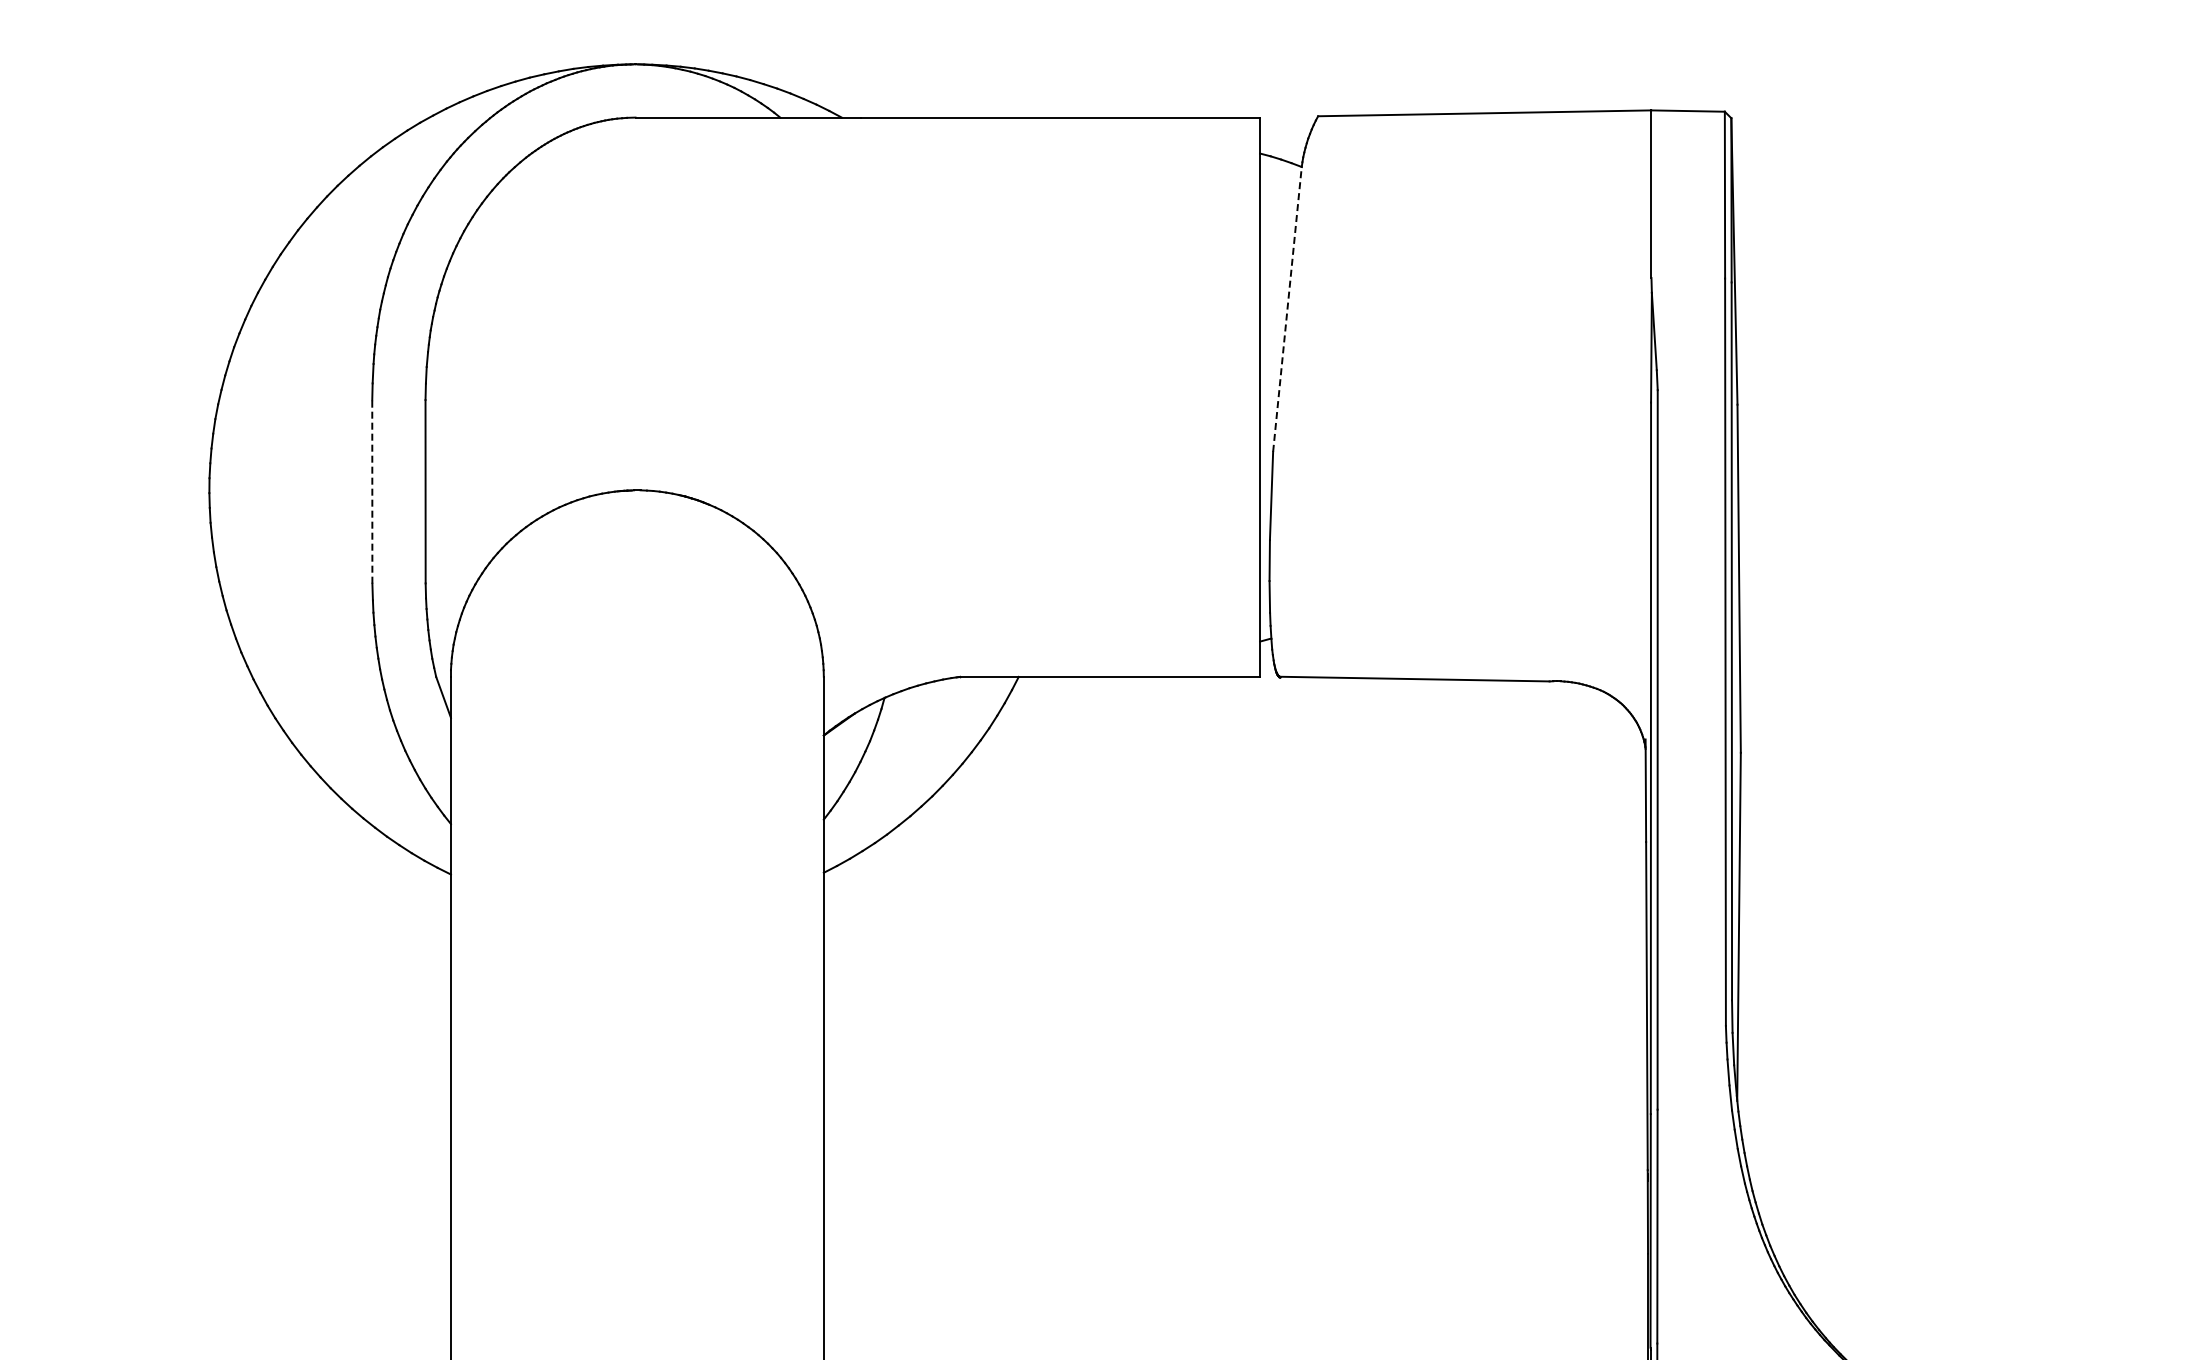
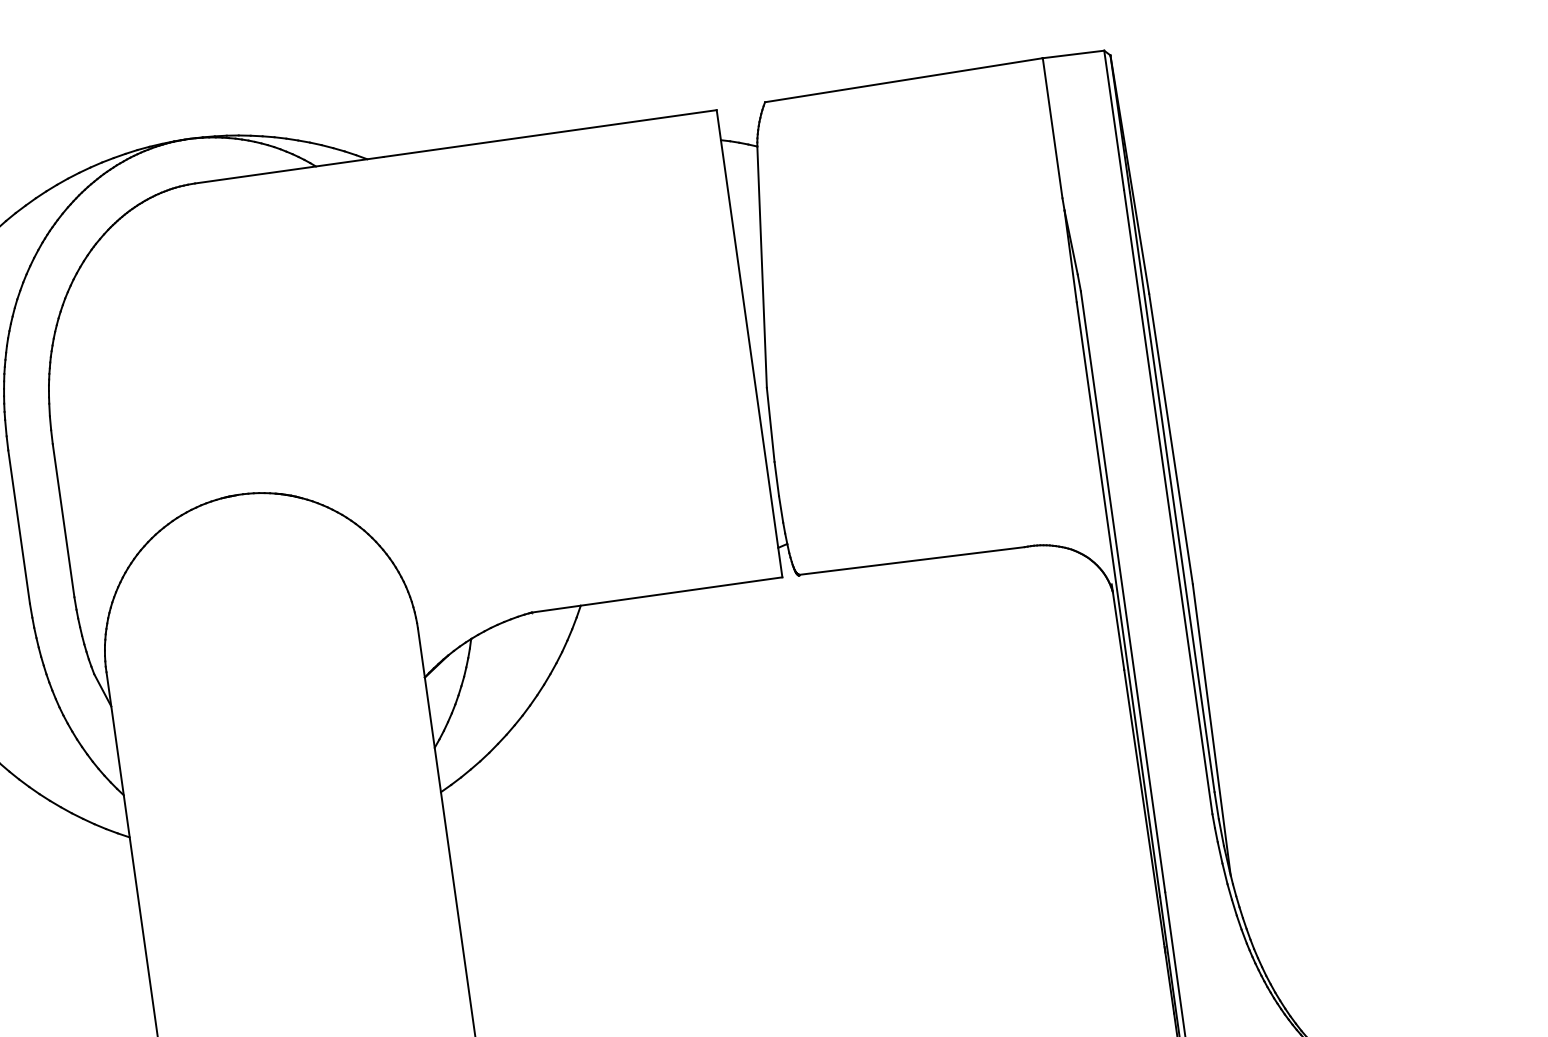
line: (1287, 308) -> (762, 266), dashed -> solid
line: (372, 491) -> (19, 526), dashed -> solid

